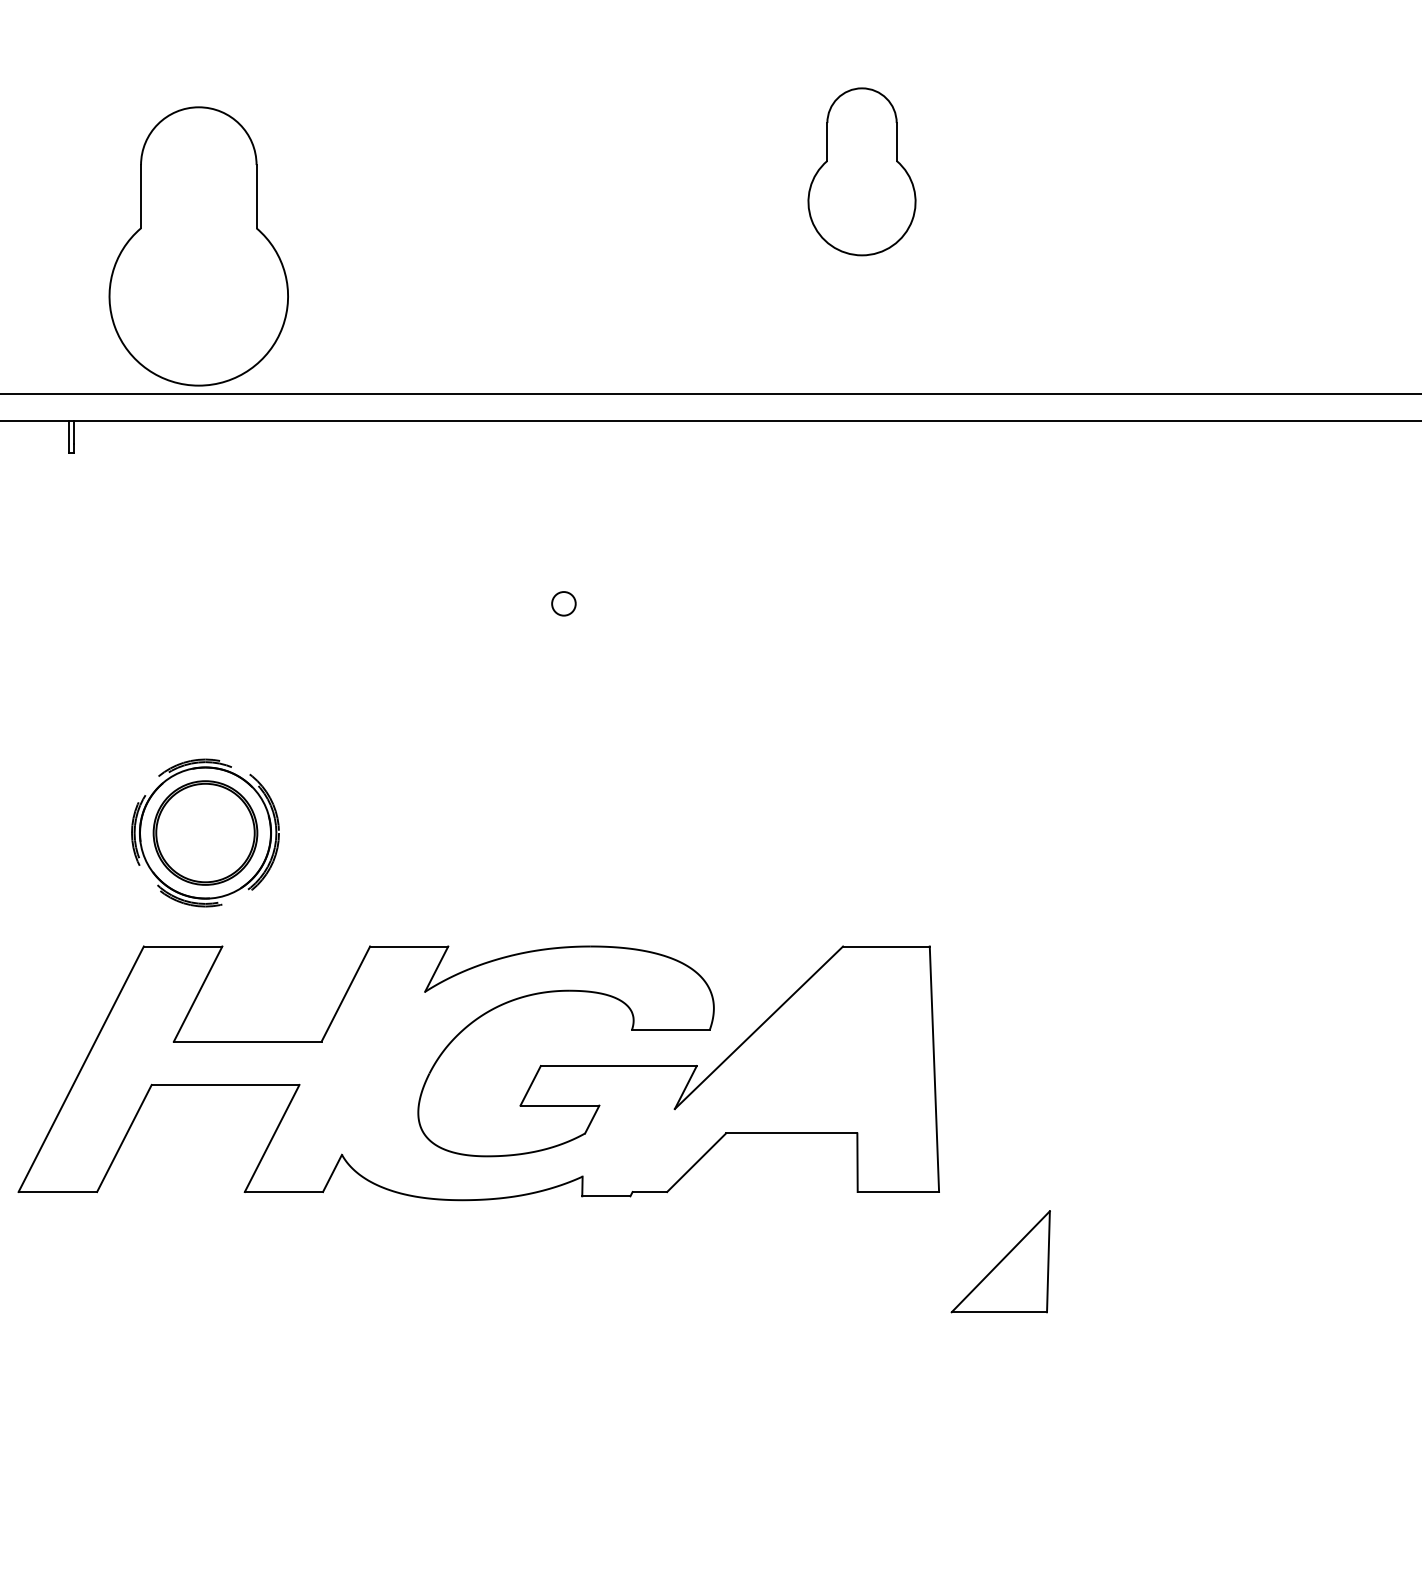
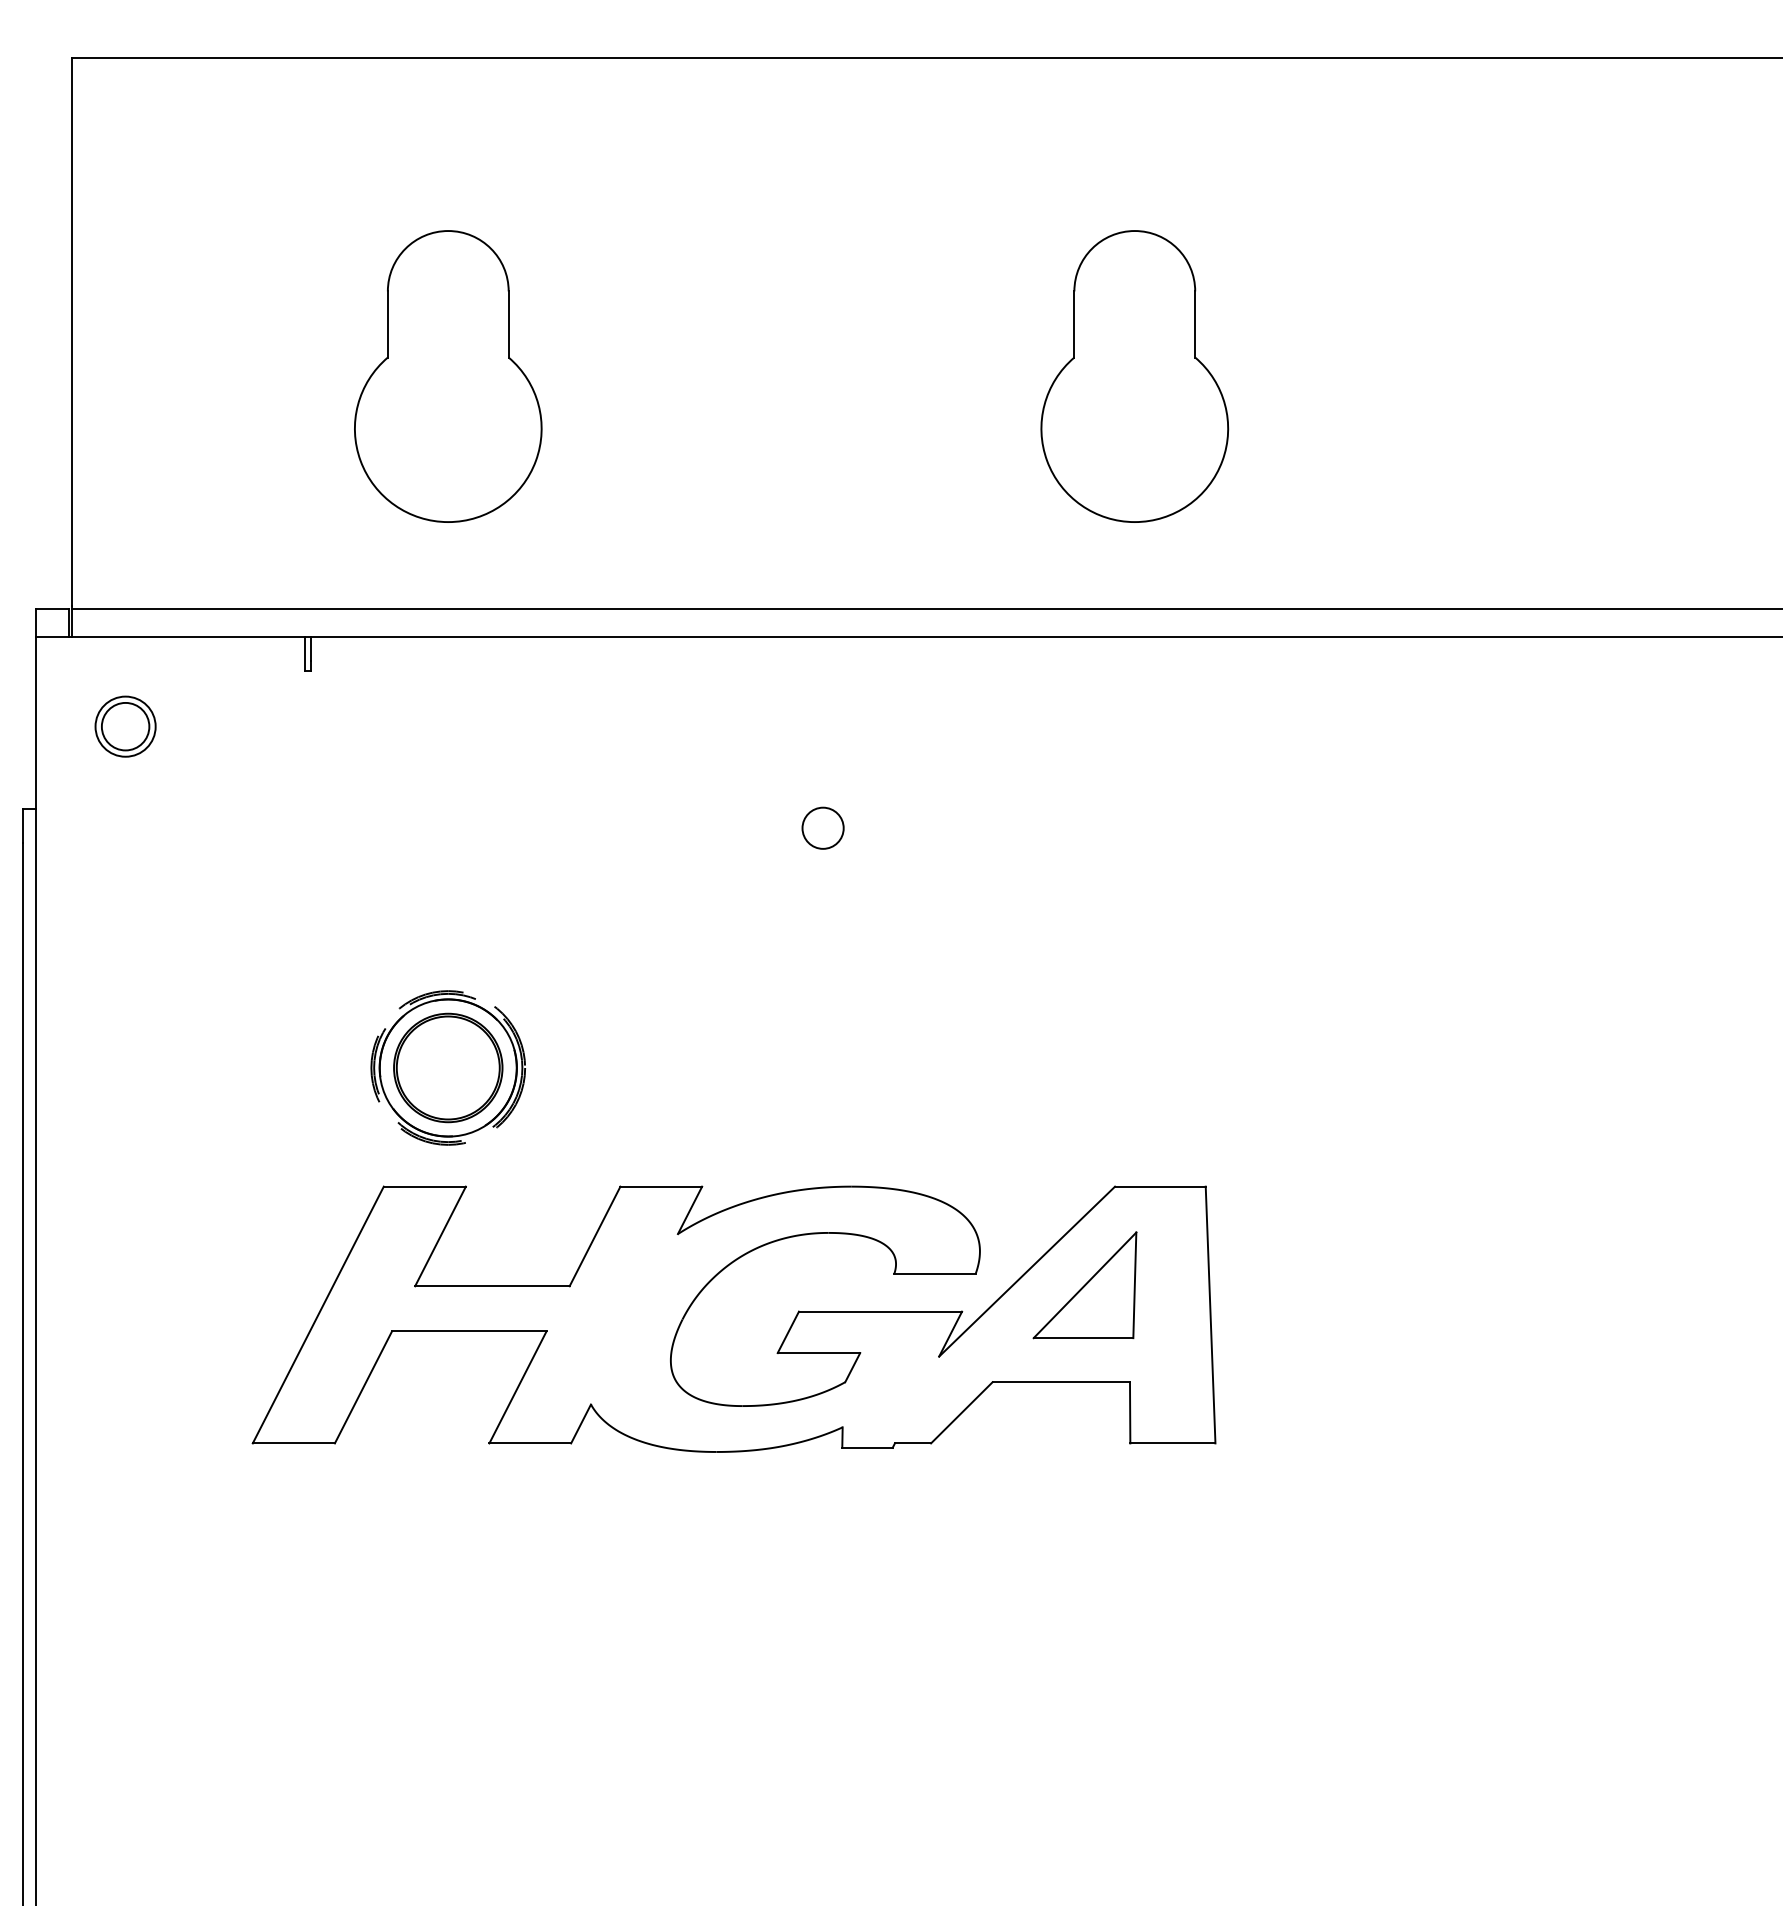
part: (861, 171) -> (1134, 376), size x1.67
part: (199, 246) -> (448, 376), moved
circle: (563, 603) -> (822, 827), size x1.67
part: (1000, 1261) -> (1084, 1285), moved

